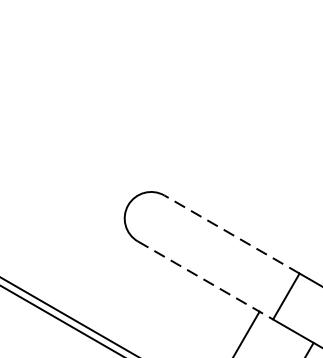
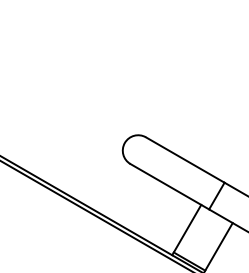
line: (230, 233) -> (184, 159), dashed -> solid
line: (206, 281) -> (170, 187), dashed -> solid

